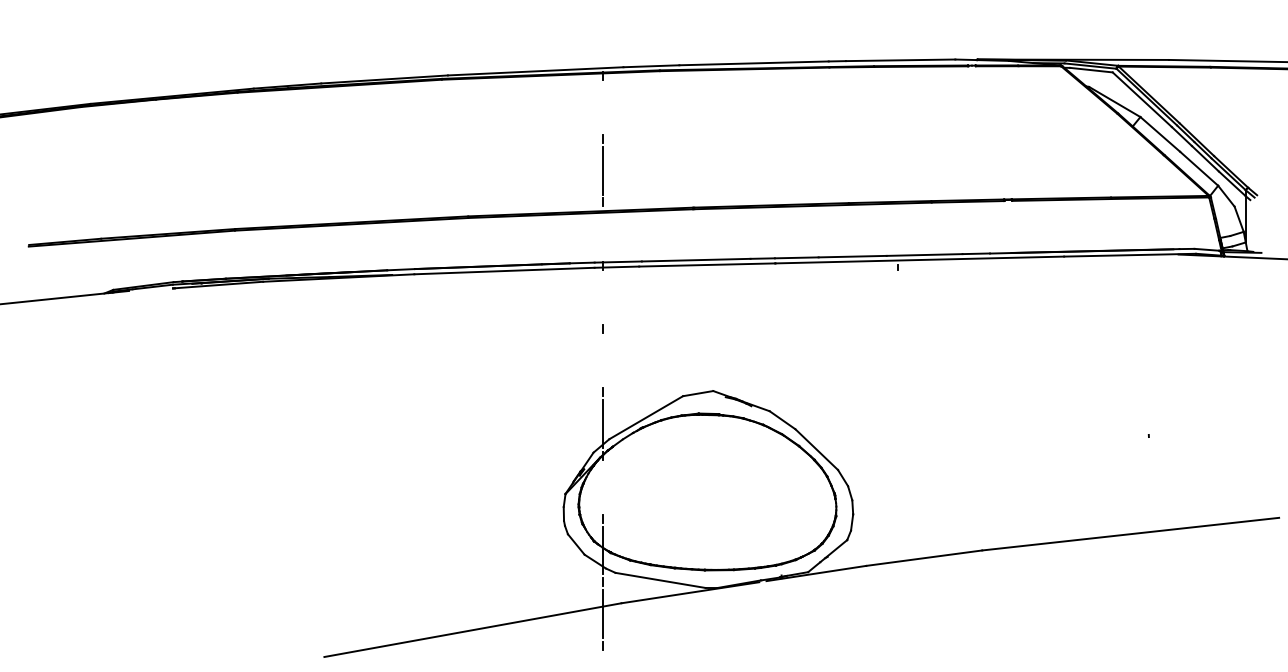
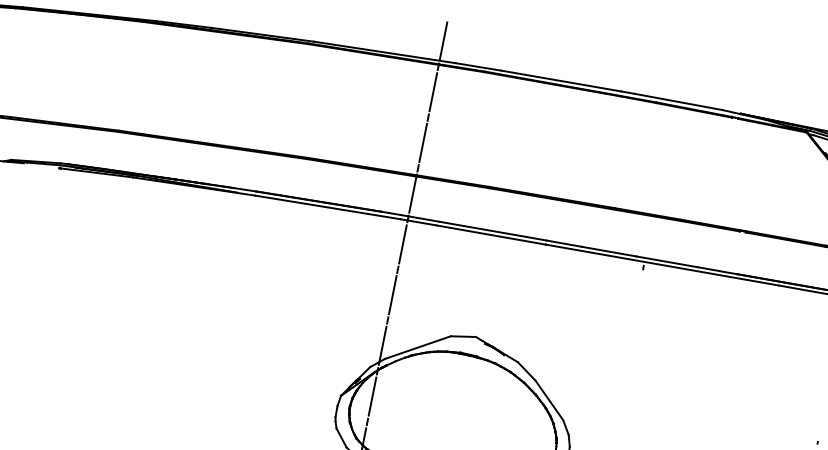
line: (603, 43) -> (443, 40), added
line: (603, 107) -> (433, 92), added
line: (603, 233) -> (413, 193), added
line: (603, 297) -> (402, 244), added
line: (603, 360) -> (392, 294), added
line: (603, 487) -> (372, 396), added

